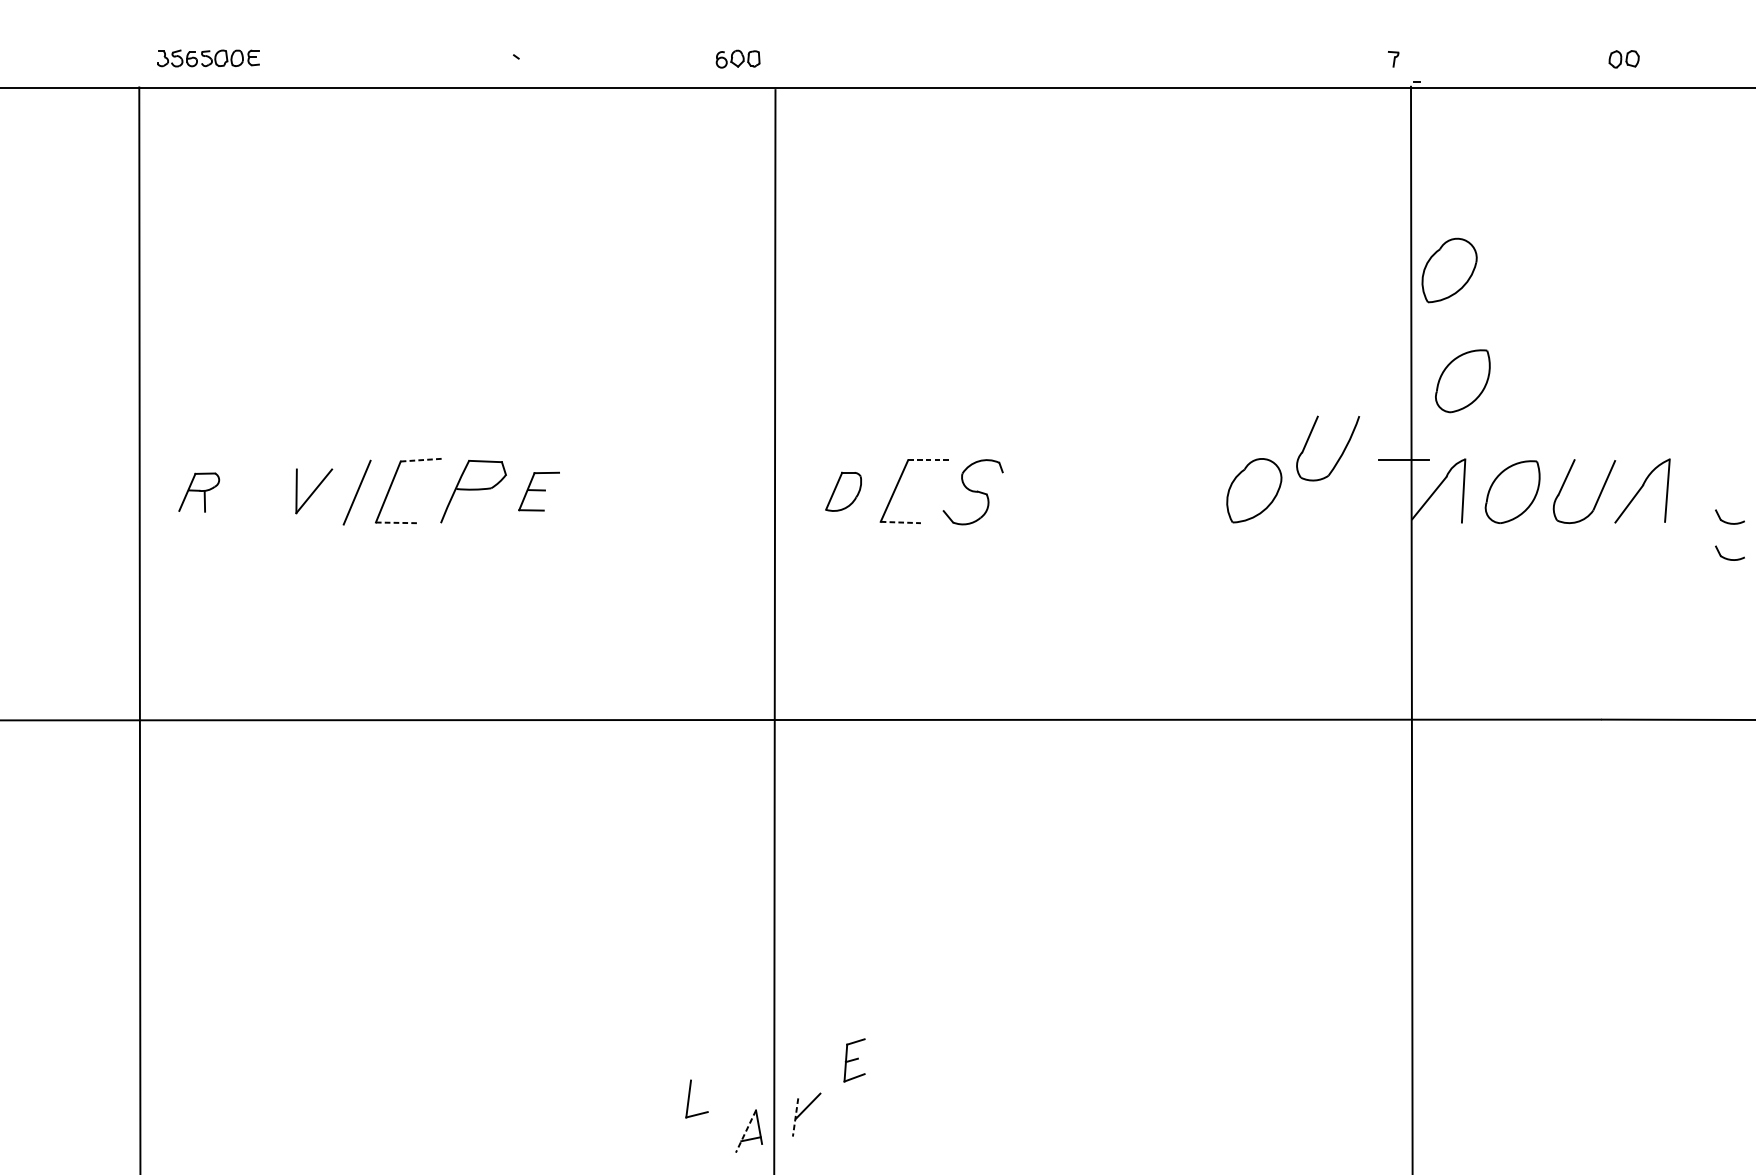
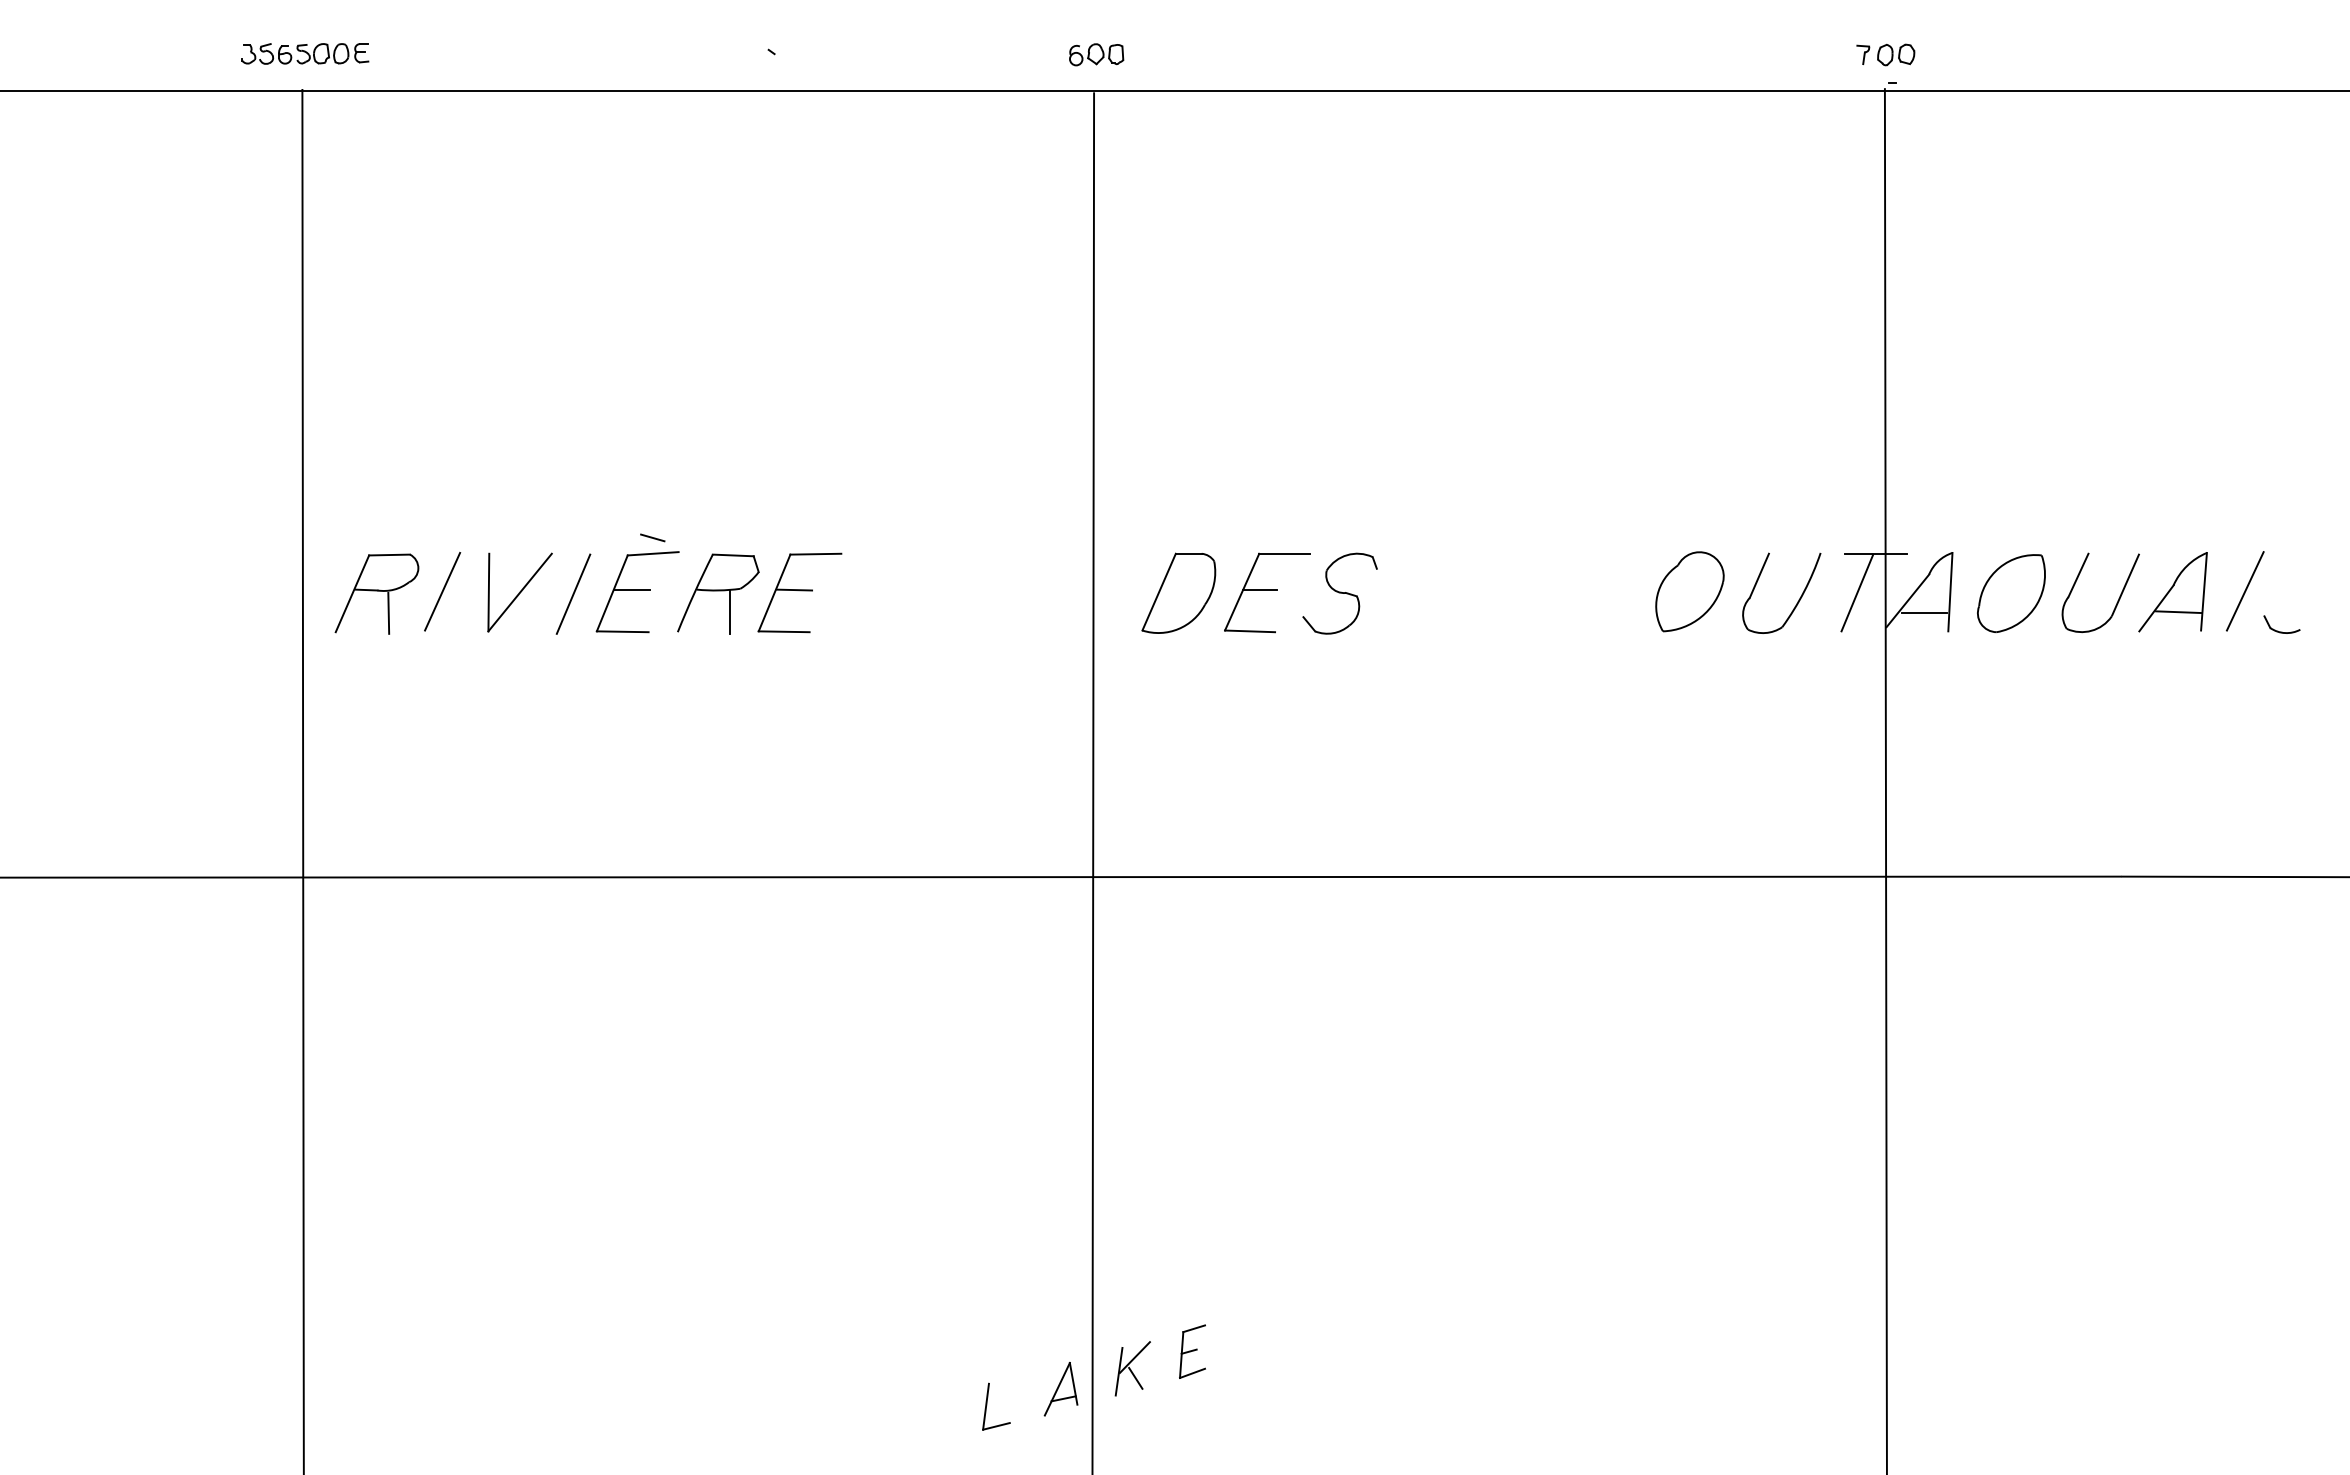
part: (208, 58) -> (305, 53), moved
part: (738, 58) -> (1096, 54), moved
part: (1624, 58) -> (1896, 54), moved
part: (1449, 270) -> (1932, 317), removed
part: (1462, 381) -> (1949, 455), removed
line: (420, 447) -> (652, 537), added
part: (1340, 455) -> (1797, 601), moved
line: (420, 459) -> (652, 553), dashed -> solid
line: (928, 459) -> (1284, 553), dashed -> solid
line: (908, 488) -> (1259, 589), added
line: (404, 489) -> (632, 590), added
line: (251, 490) -> (442, 591), added
line: (1699, 490) -> (2244, 591), added
part: (313, 491) -> (519, 592), size x1.43
part: (538, 491) -> (799, 592), size x1.67
part: (843, 491) -> (1178, 592), size x1.67
line: (1388, 491) -> (1857, 592), added
part: (198, 492) -> (376, 593), size x1.67
line: (482, 507) -> (729, 612), added
line: (1646, 507) -> (2178, 612), added
line: (1442, 508) -> (1924, 613), added
line: (396, 522) -> (622, 631), dashed -> solid
line: (901, 522) -> (1250, 631), dashed -> solid
part: (1729, 558) -> (2281, 676), removed
part: (854, 1060) -> (1192, 1351), moved
part: (689, 1098) -> (987, 1405), moved
line: (795, 1118) -> (1119, 1372), dashed -> solid
line: (808, 1122) -> (1135, 1377), added
line: (746, 1131) -> (1057, 1389), dashed -> solid

